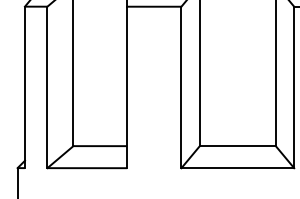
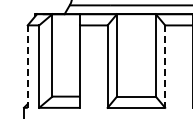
line: (24, 89) -> (27, 67), solid -> dashed
line: (294, 89) -> (165, 67), solid -> dashed

